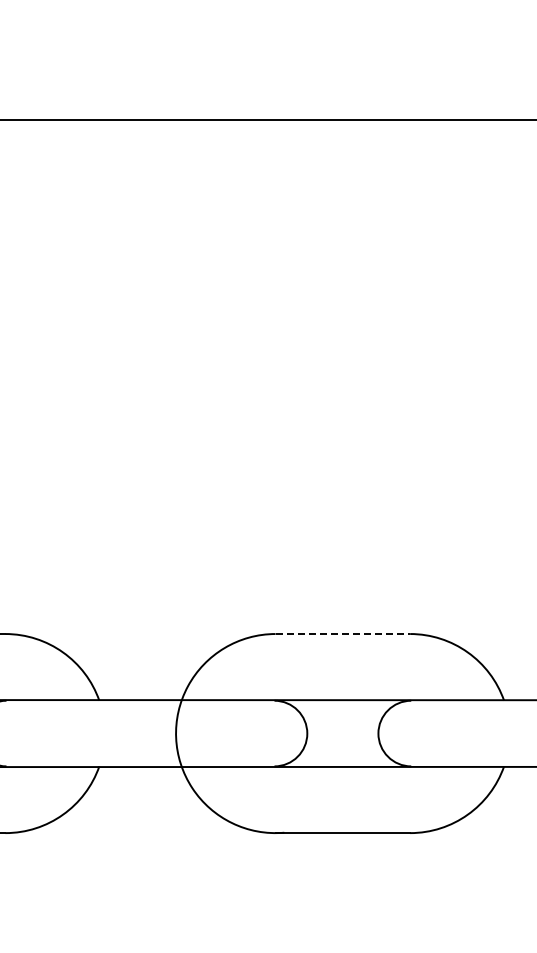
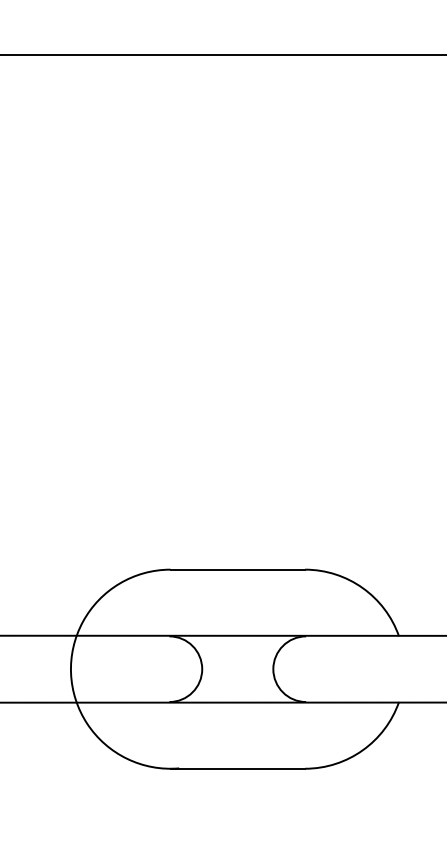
line: (343, 634) -> (238, 570), dashed -> solid

